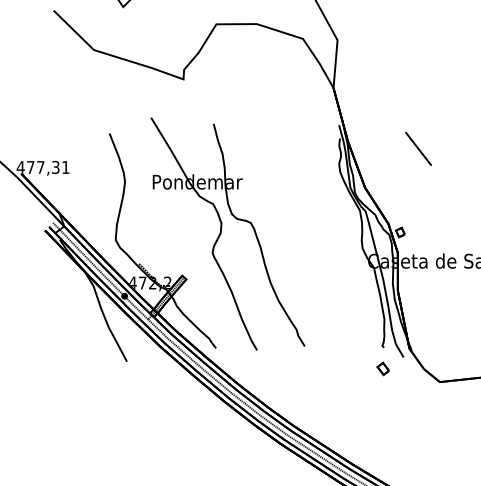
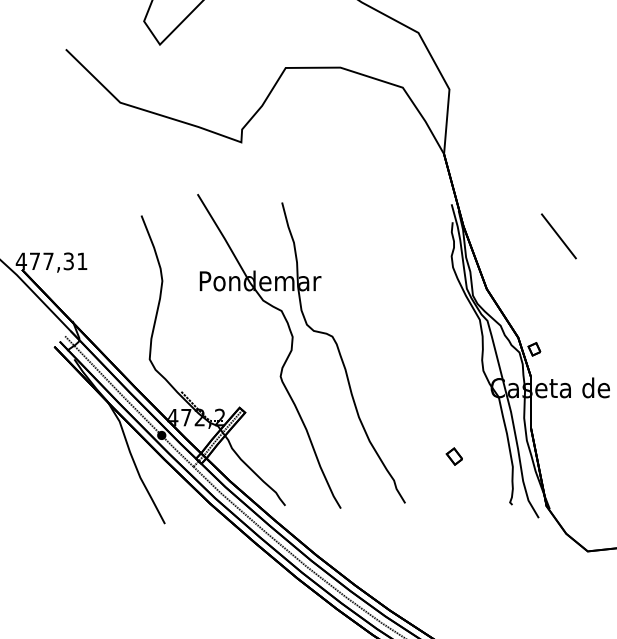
part: (382, 368) -> (453, 456), moved

